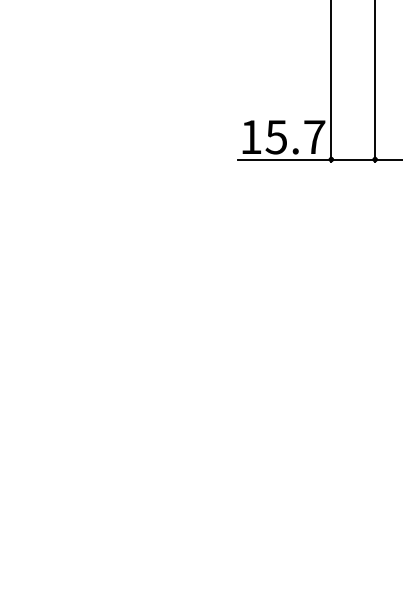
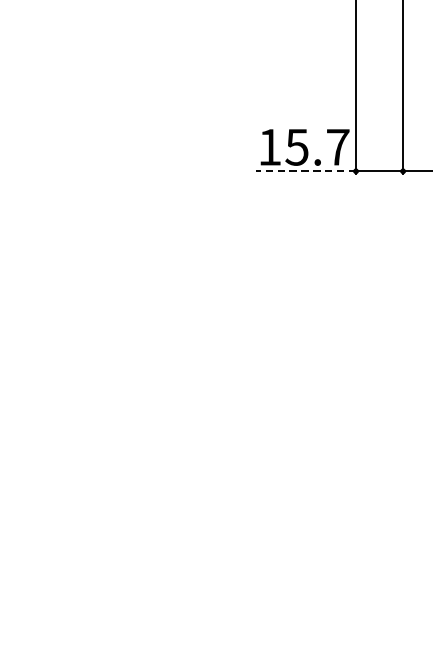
line: (284, 159) -> (305, 171), solid -> dashed

